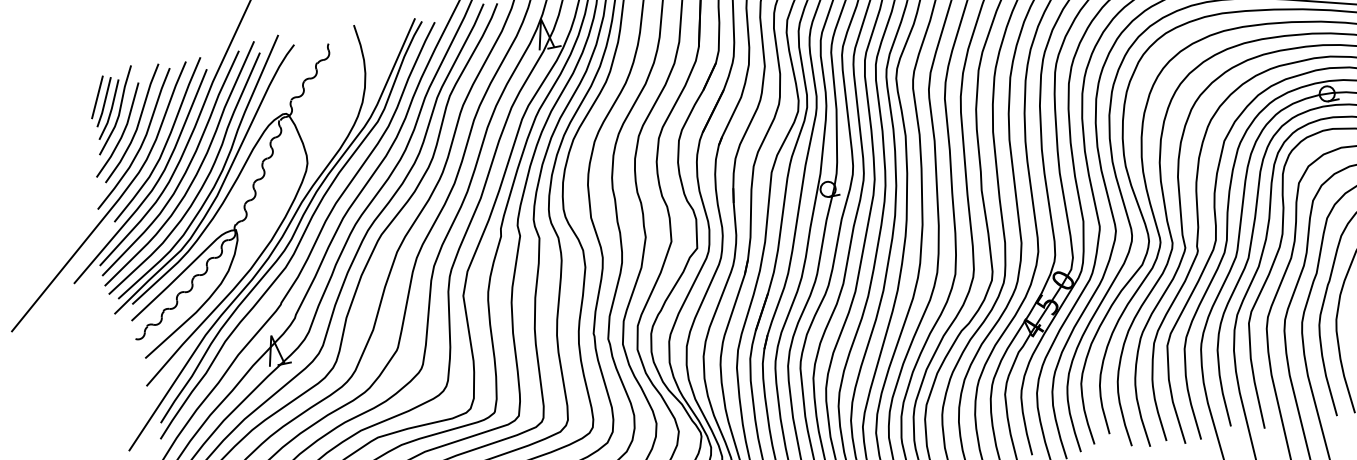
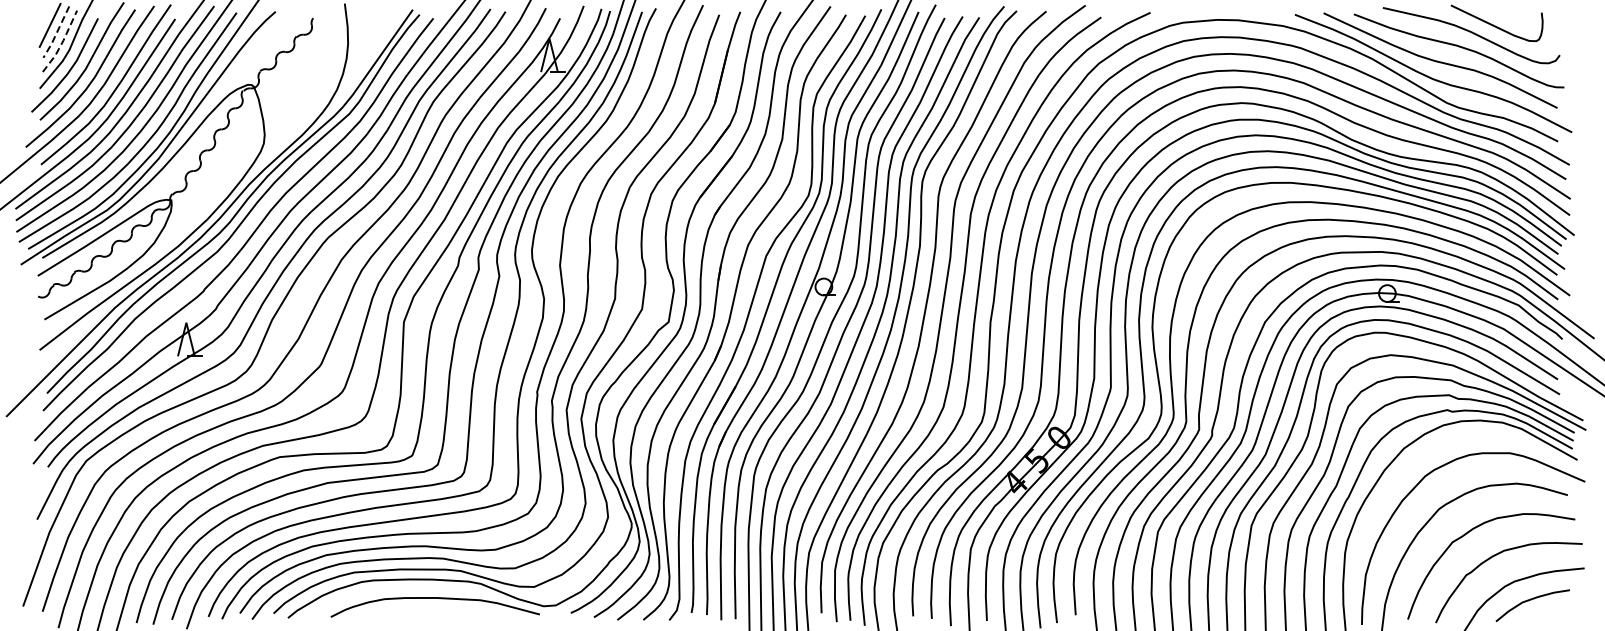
line: (104, 103) -> (56, 33), solid -> dashed
line: (111, 110) -> (62, 42), solid -> dashed

